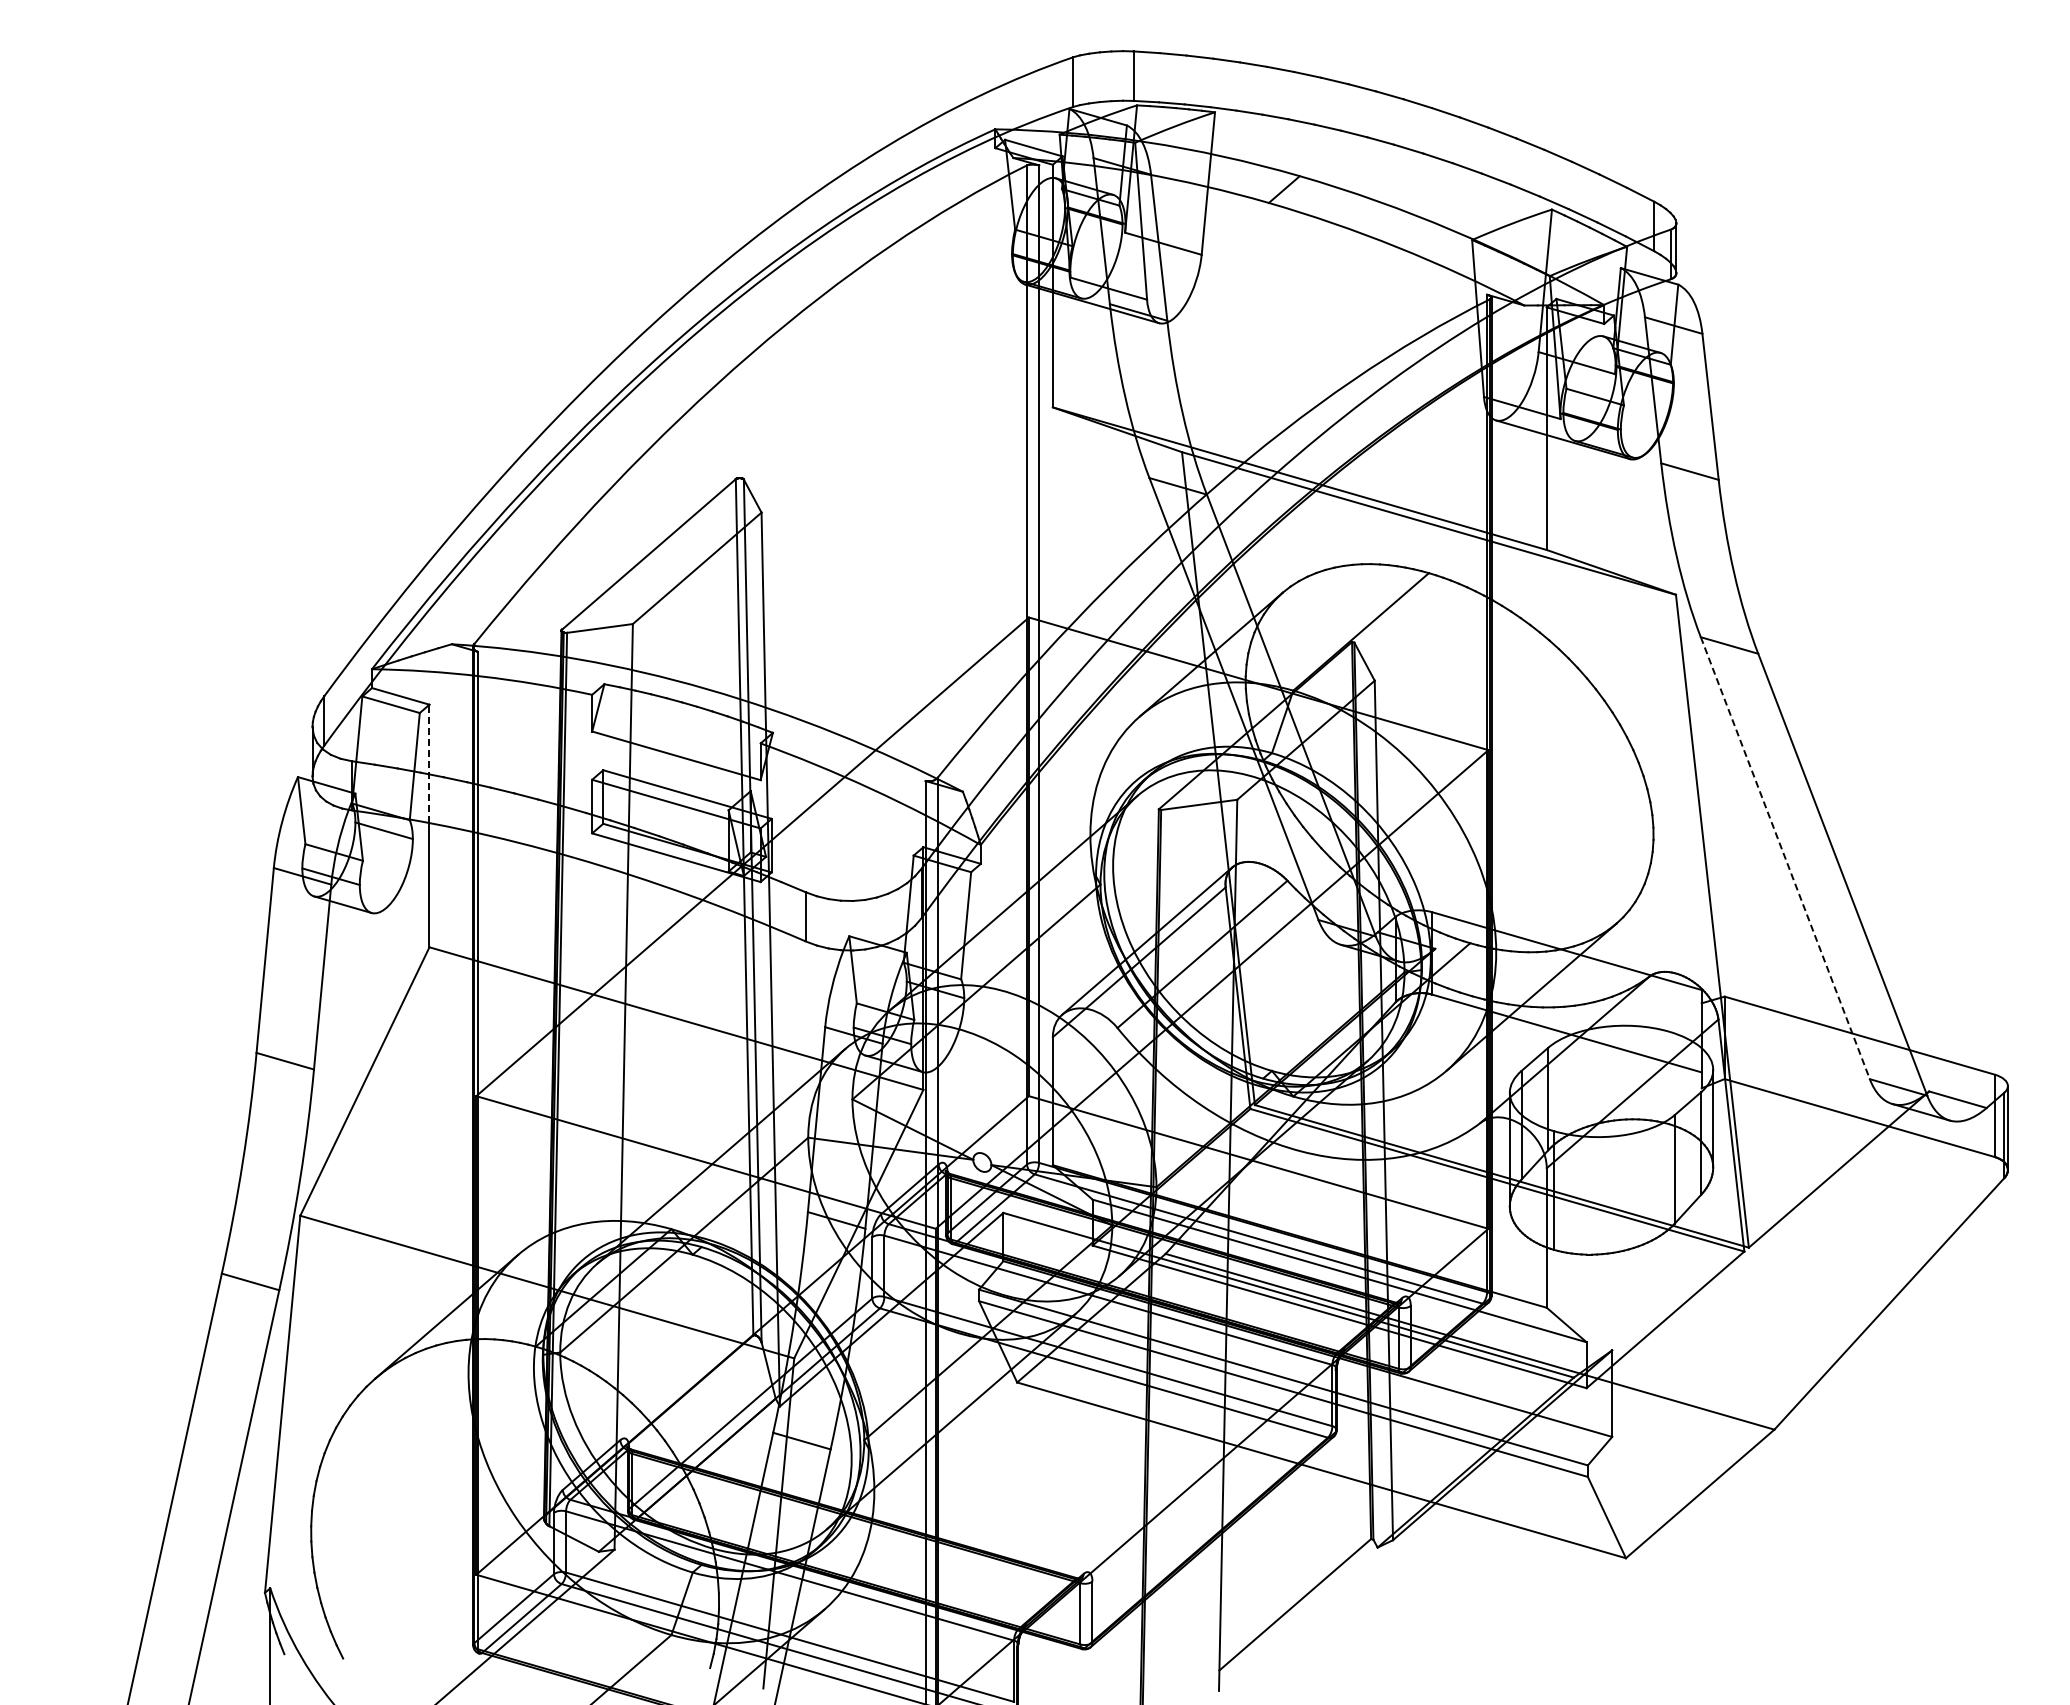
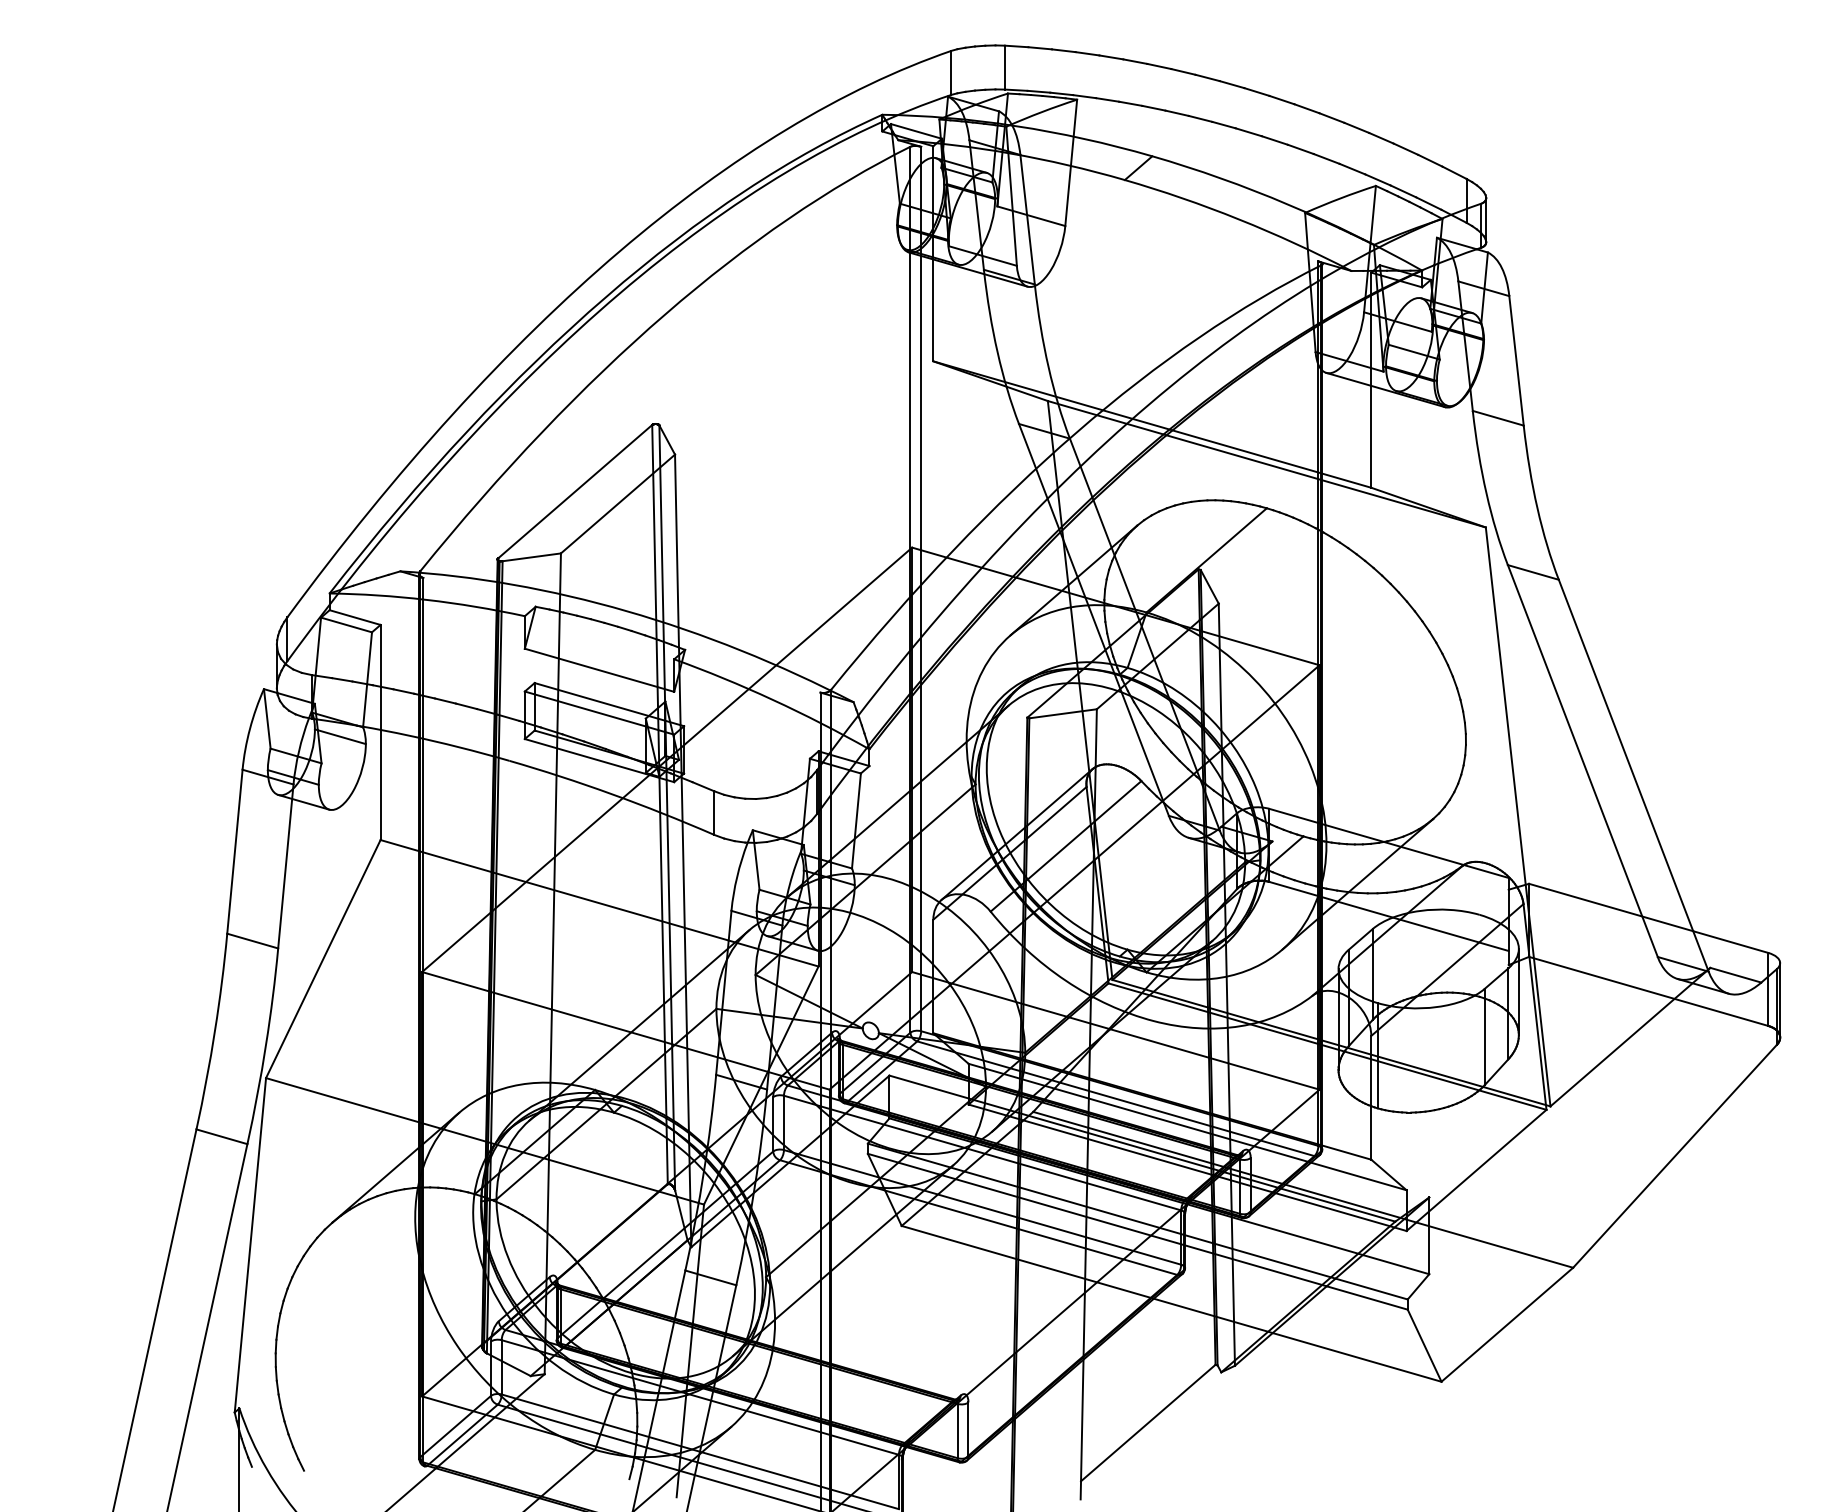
line: (429, 763) -> (380, 677), dashed -> solid
line: (1785, 858) -> (1582, 761), dashed -> solid

